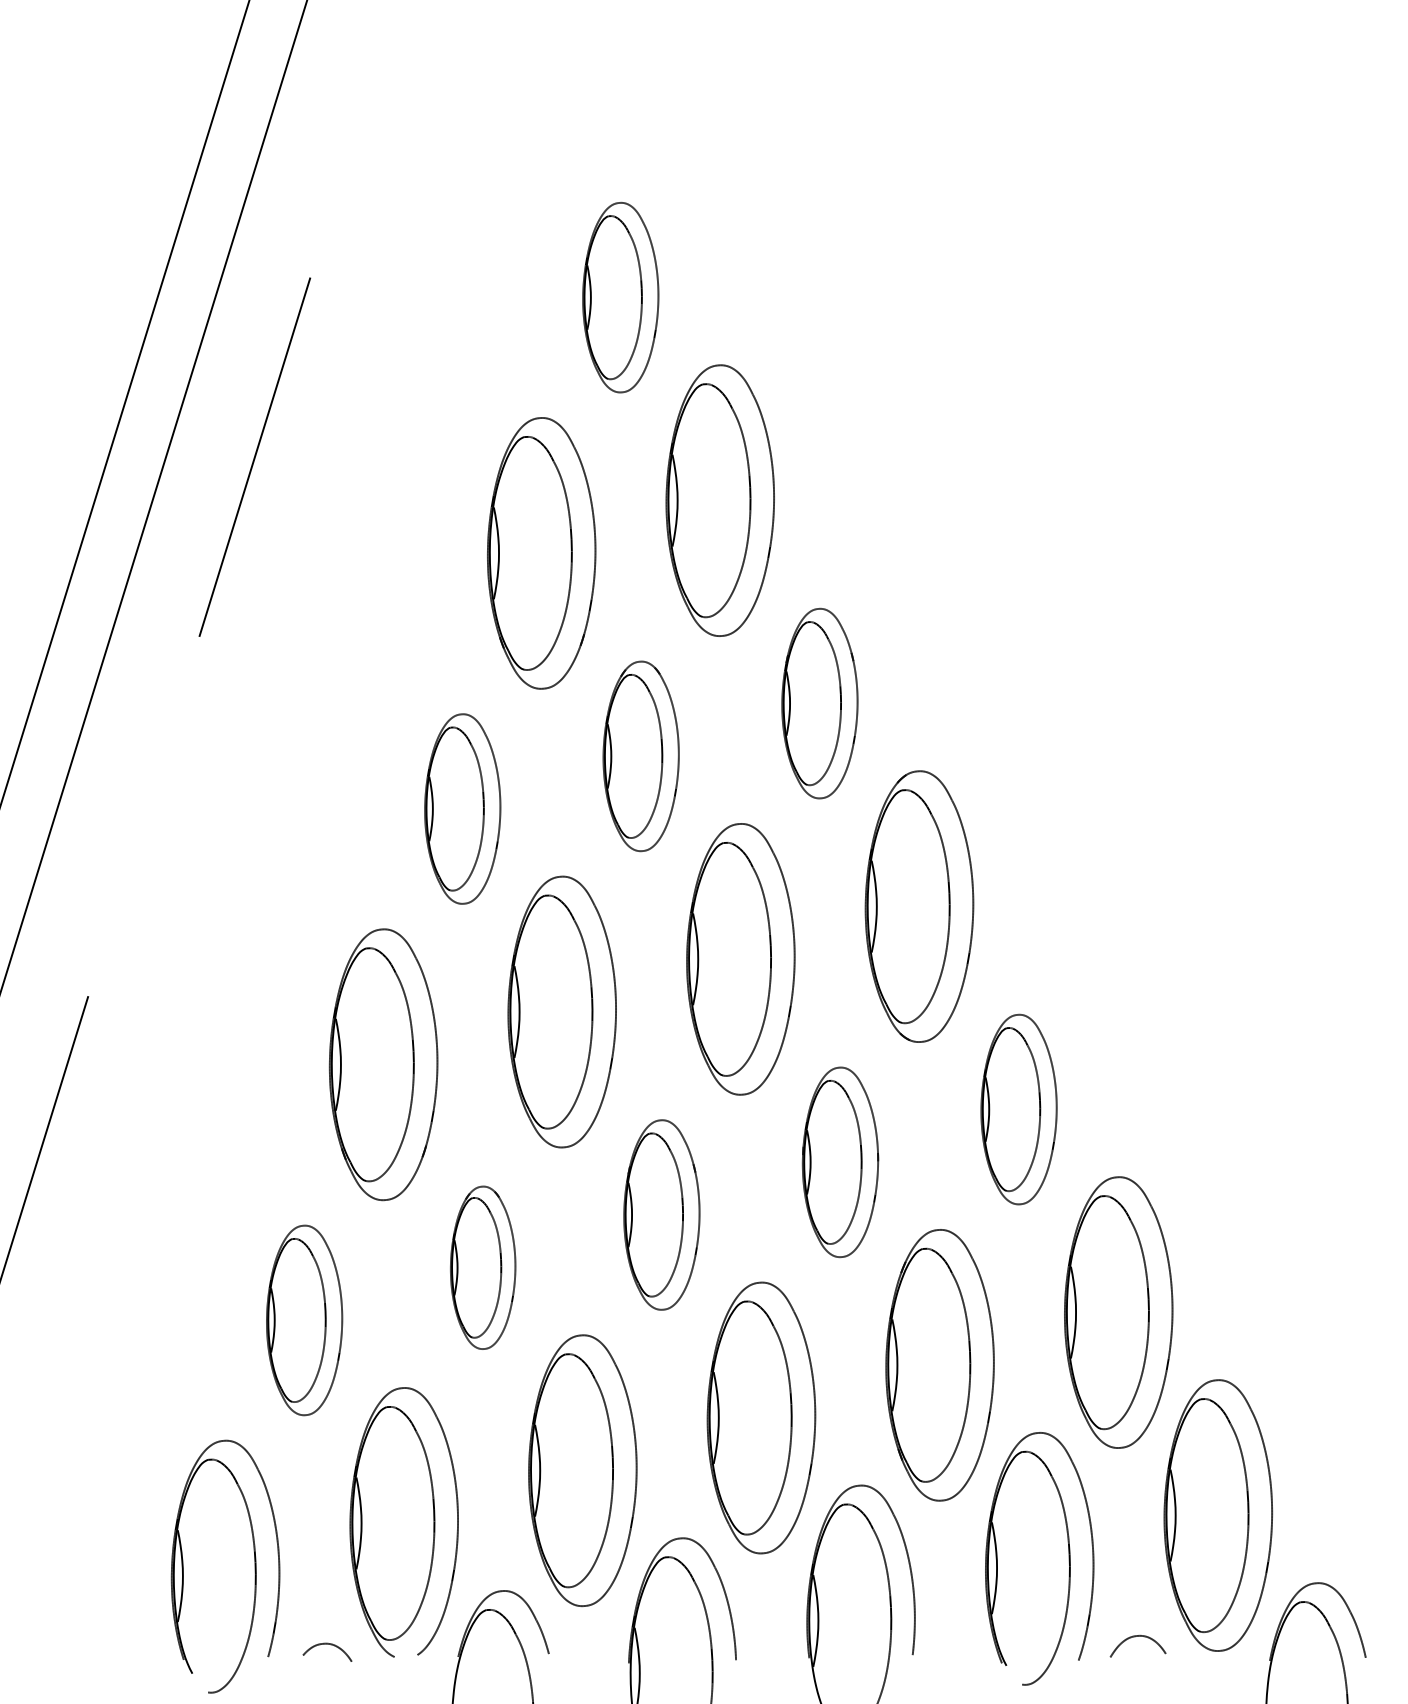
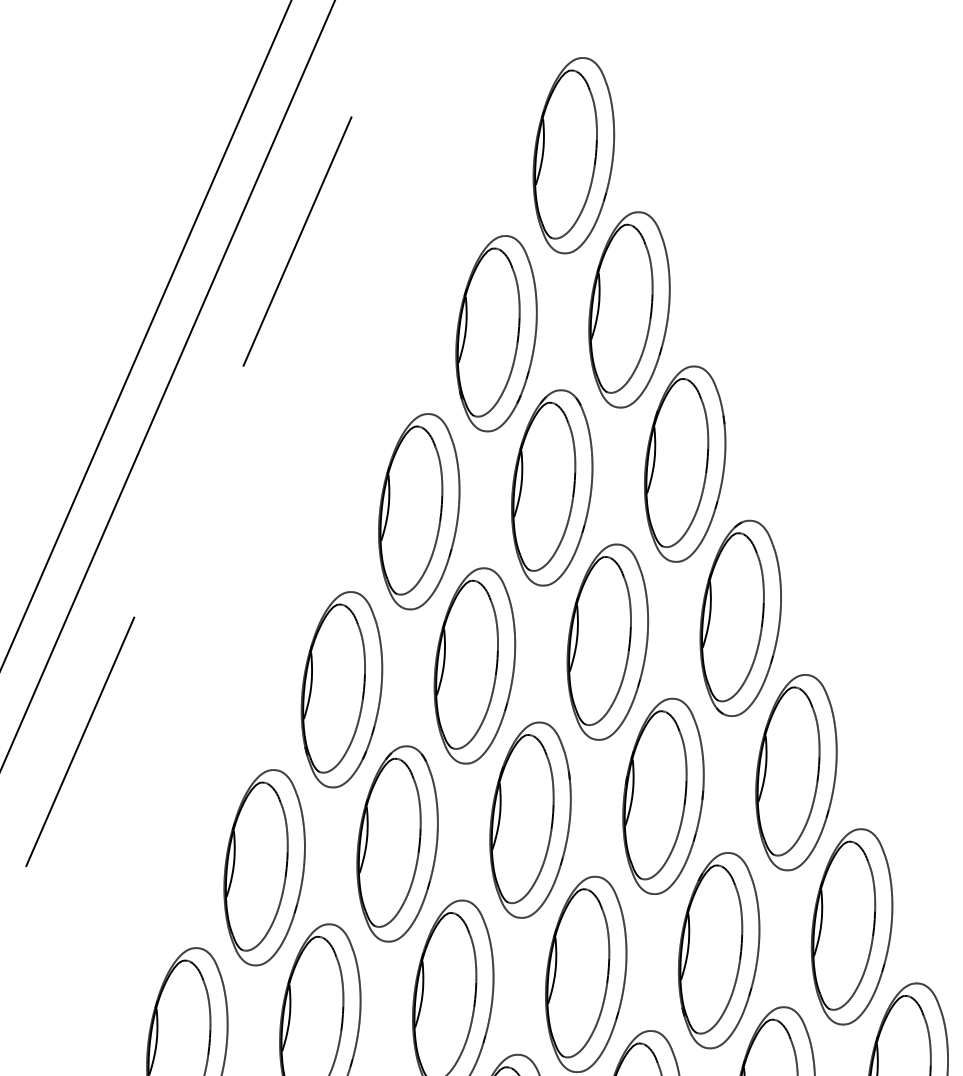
part: (620, 297) -> (573, 155), size x1.43
part: (819, 703) -> (684, 464), size x1.43
part: (640, 756) -> (551, 487), size x1.43
part: (462, 808) -> (419, 511), size x1.43
part: (1018, 1109) -> (796, 772), size x1.43
part: (840, 1162) -> (663, 796), size x1.43
part: (661, 1214) -> (530, 819), size x1.43
part: (482, 1267) -> (397, 843), size x1.67
part: (304, 1320) -> (264, 867), size x1.43

